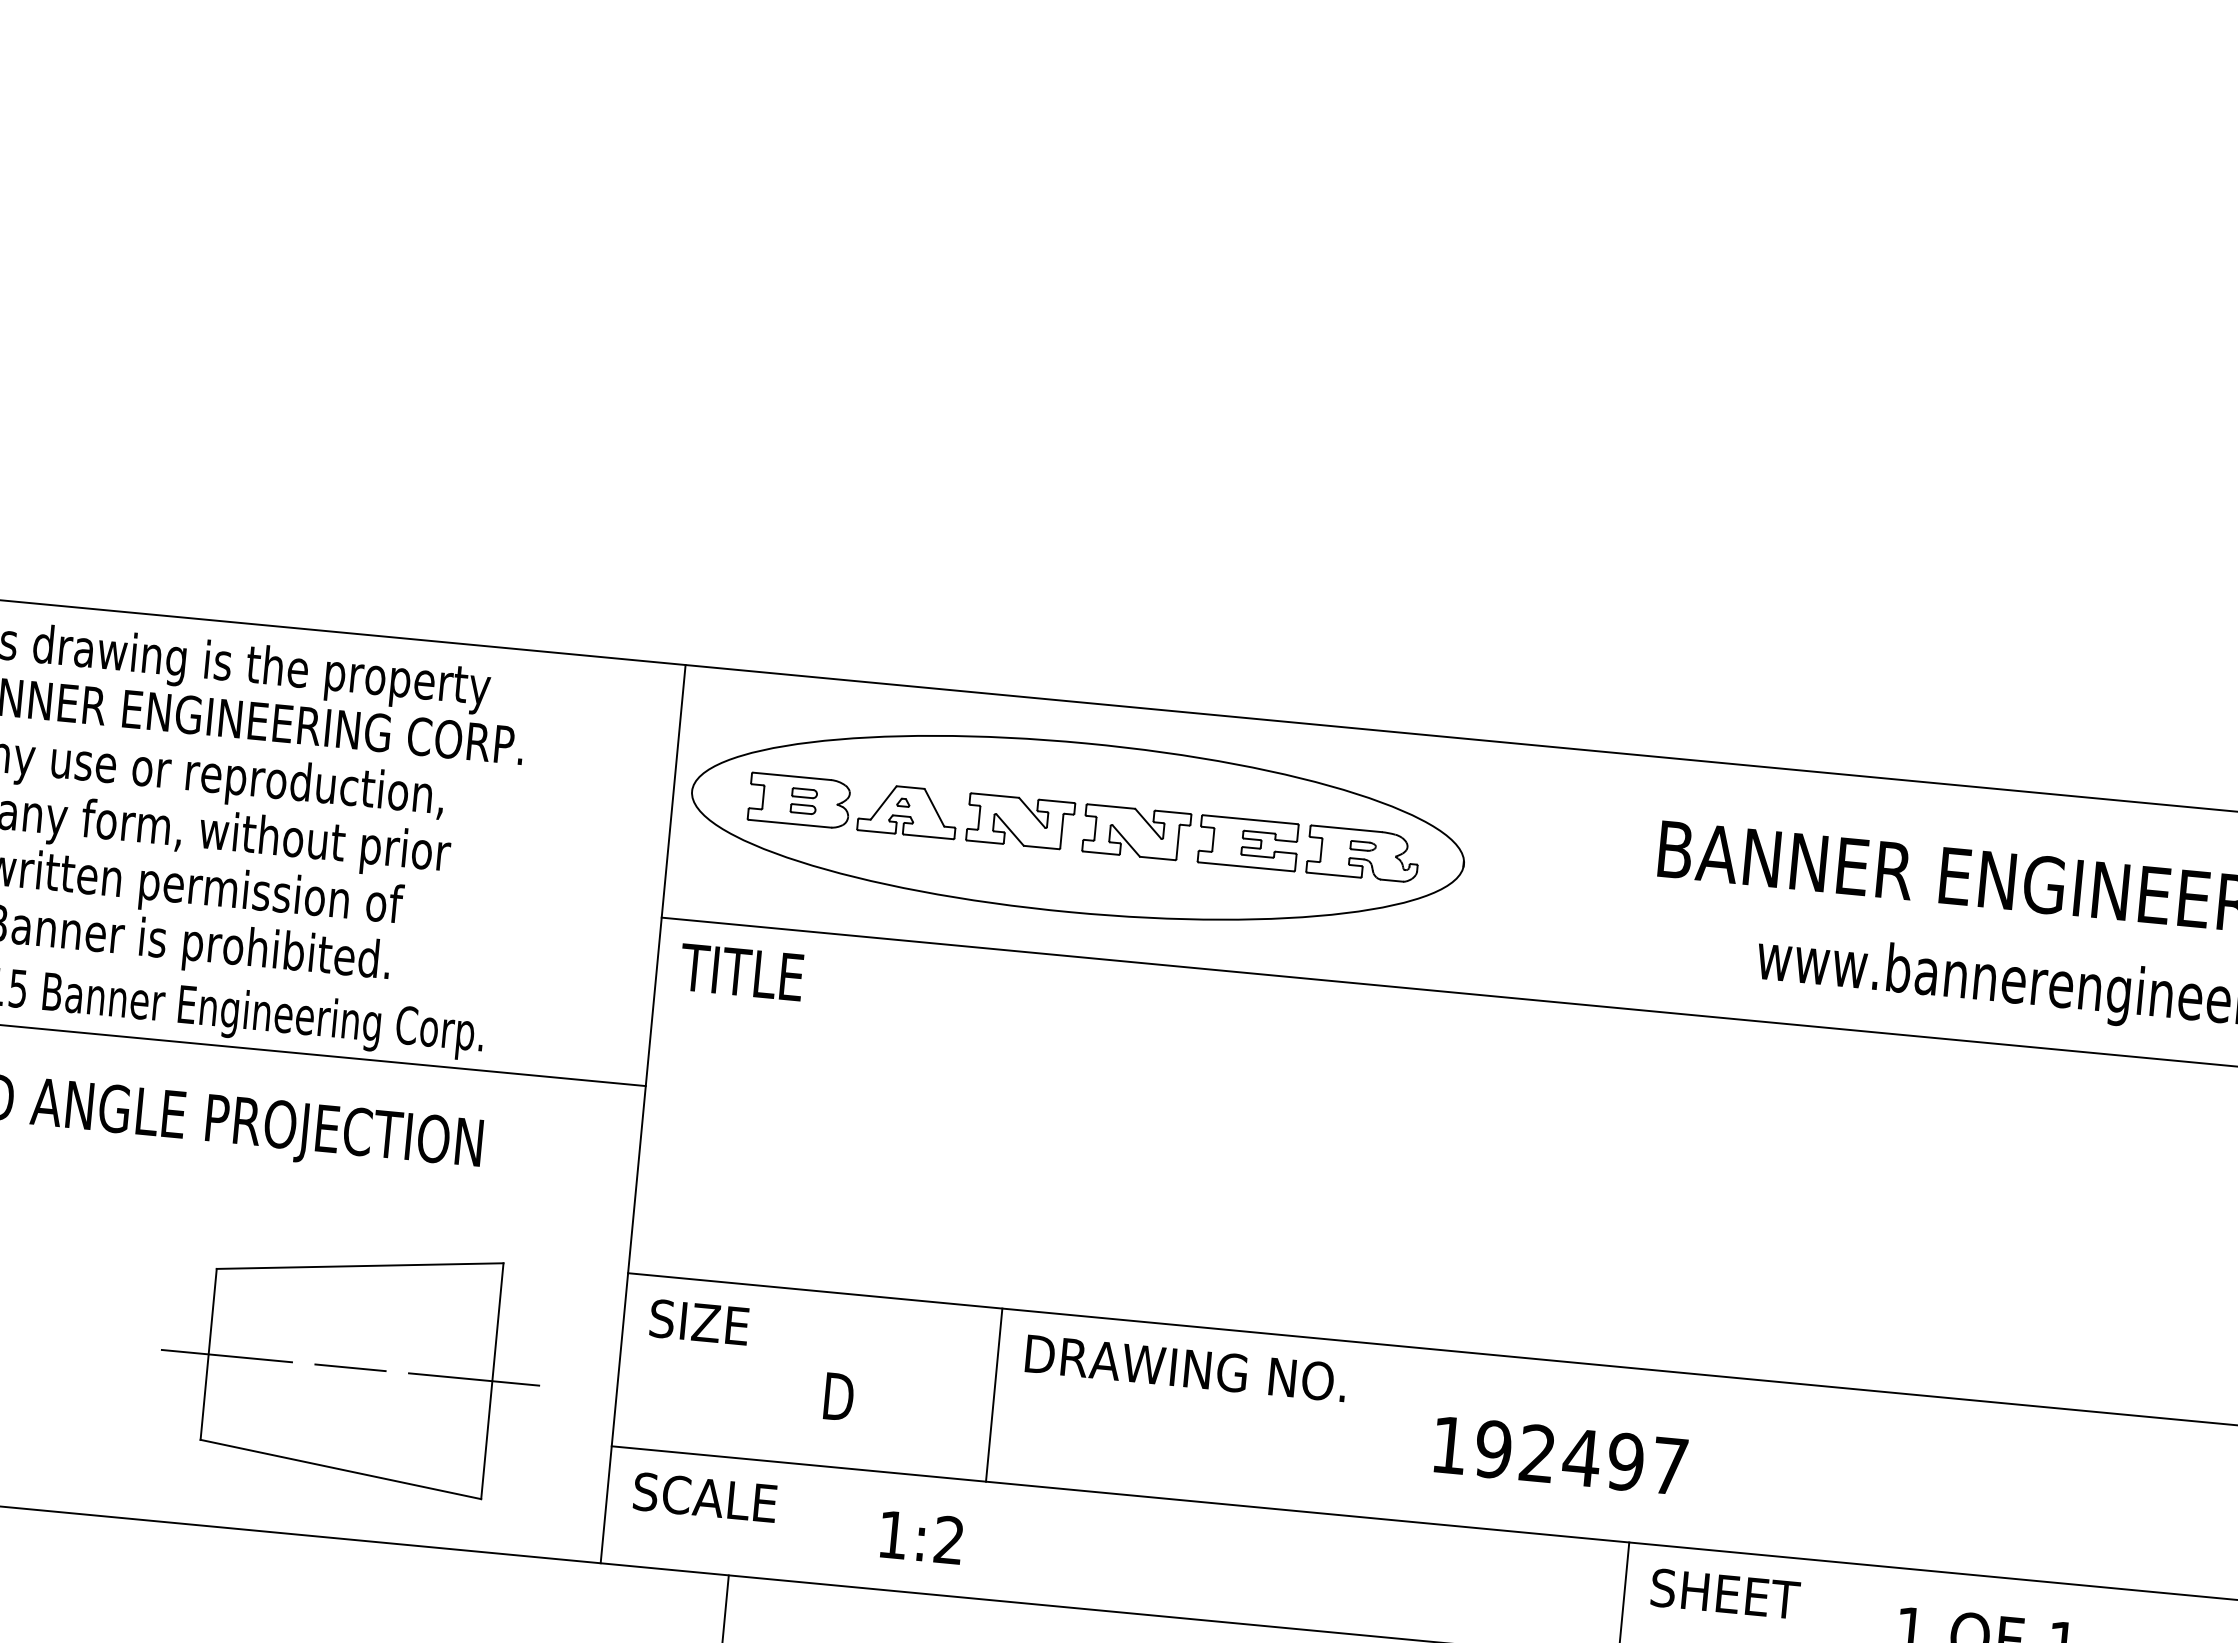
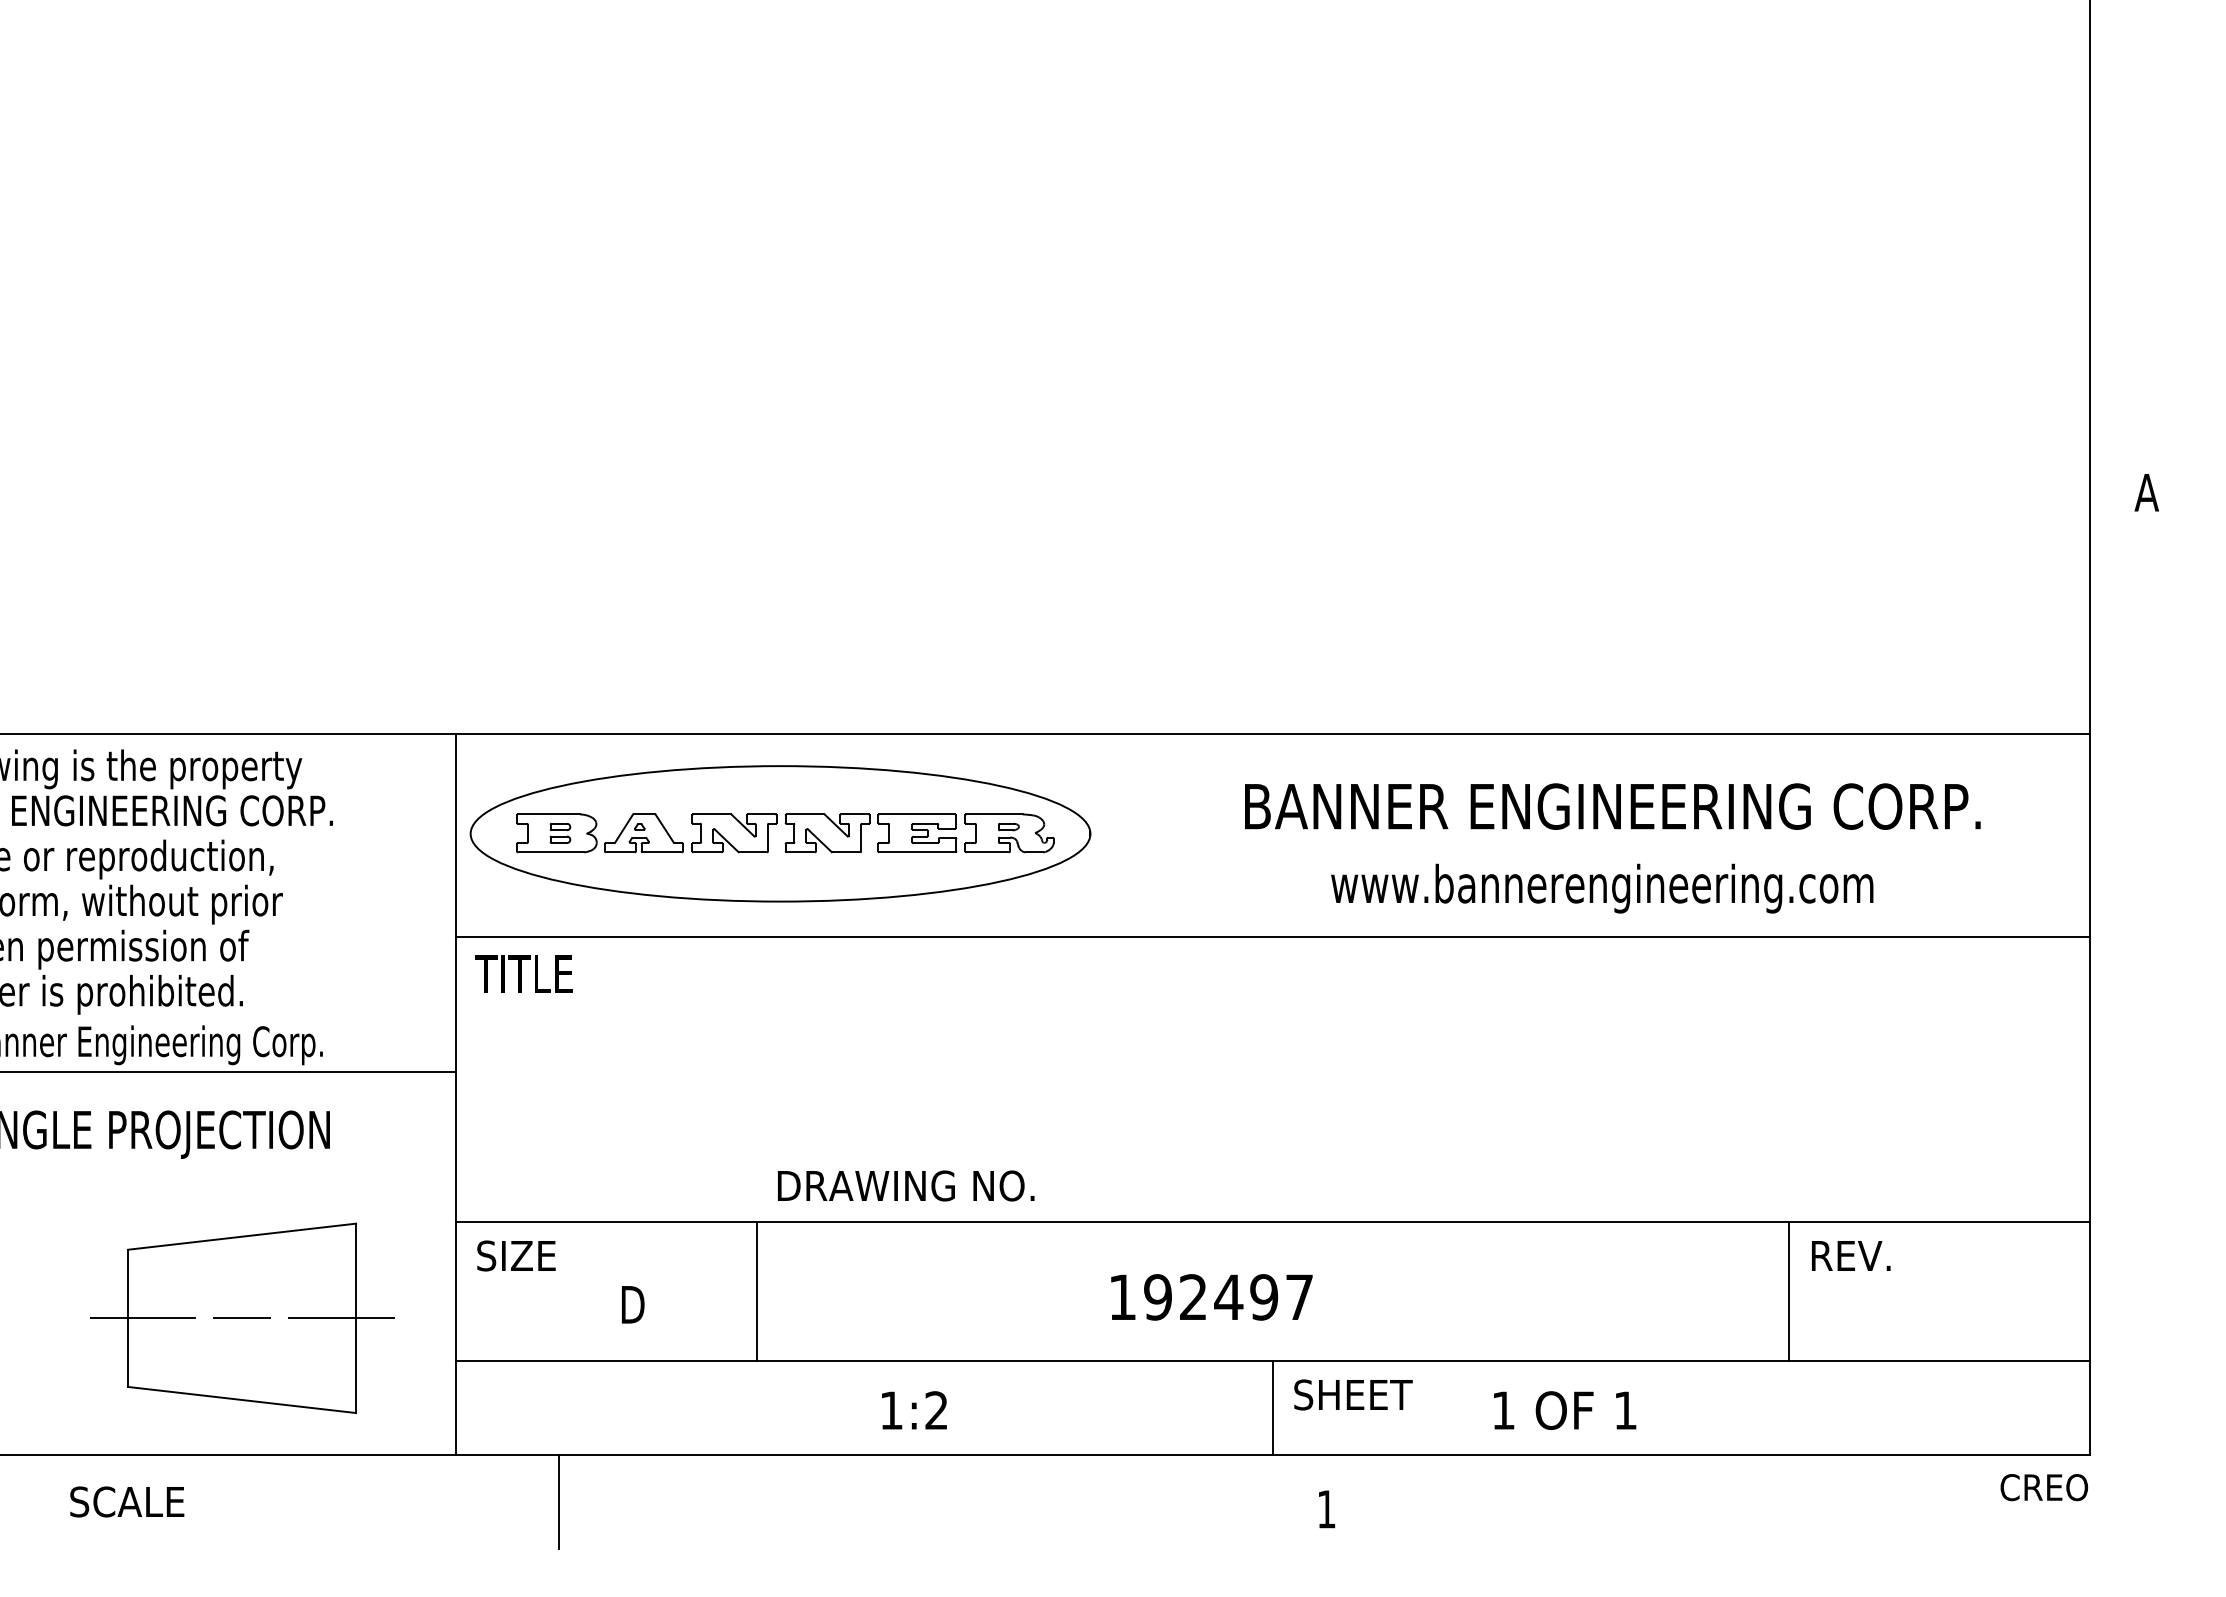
text: (1186, 1367) -> (906, 1185), moved
text: (705, 1497) -> (127, 1501), moved
text: (921, 1537) -> (914, 1410), moved

